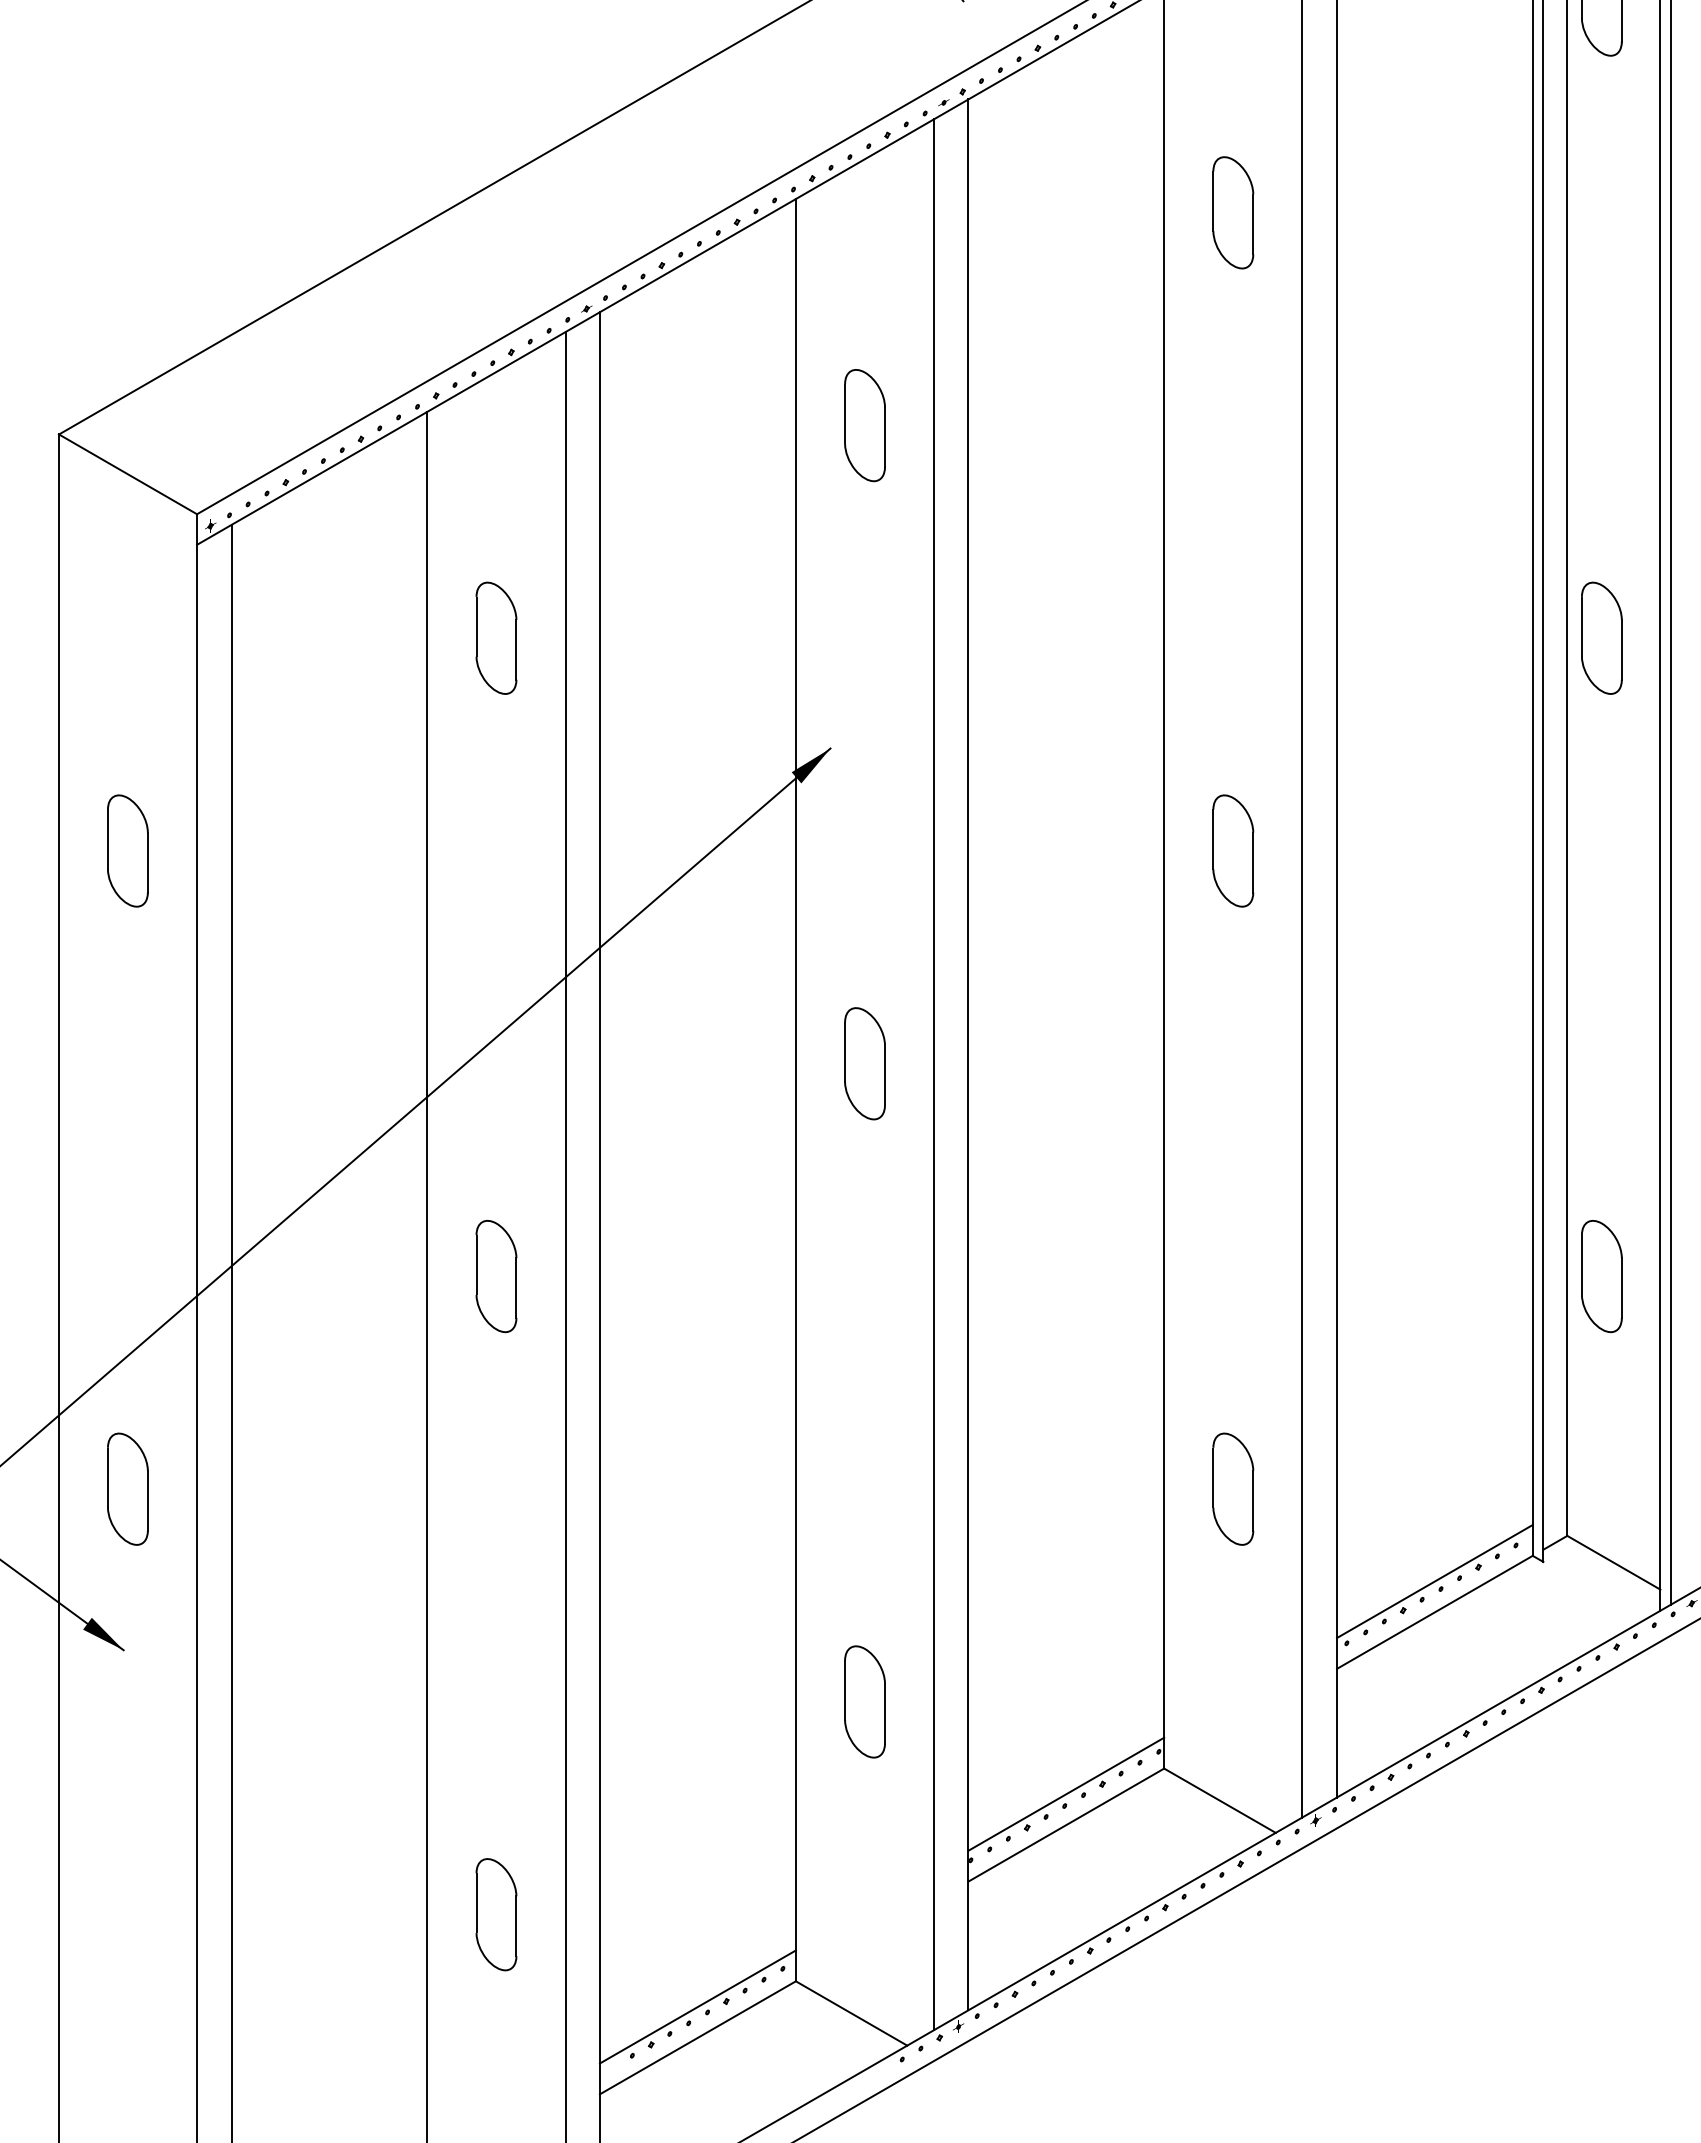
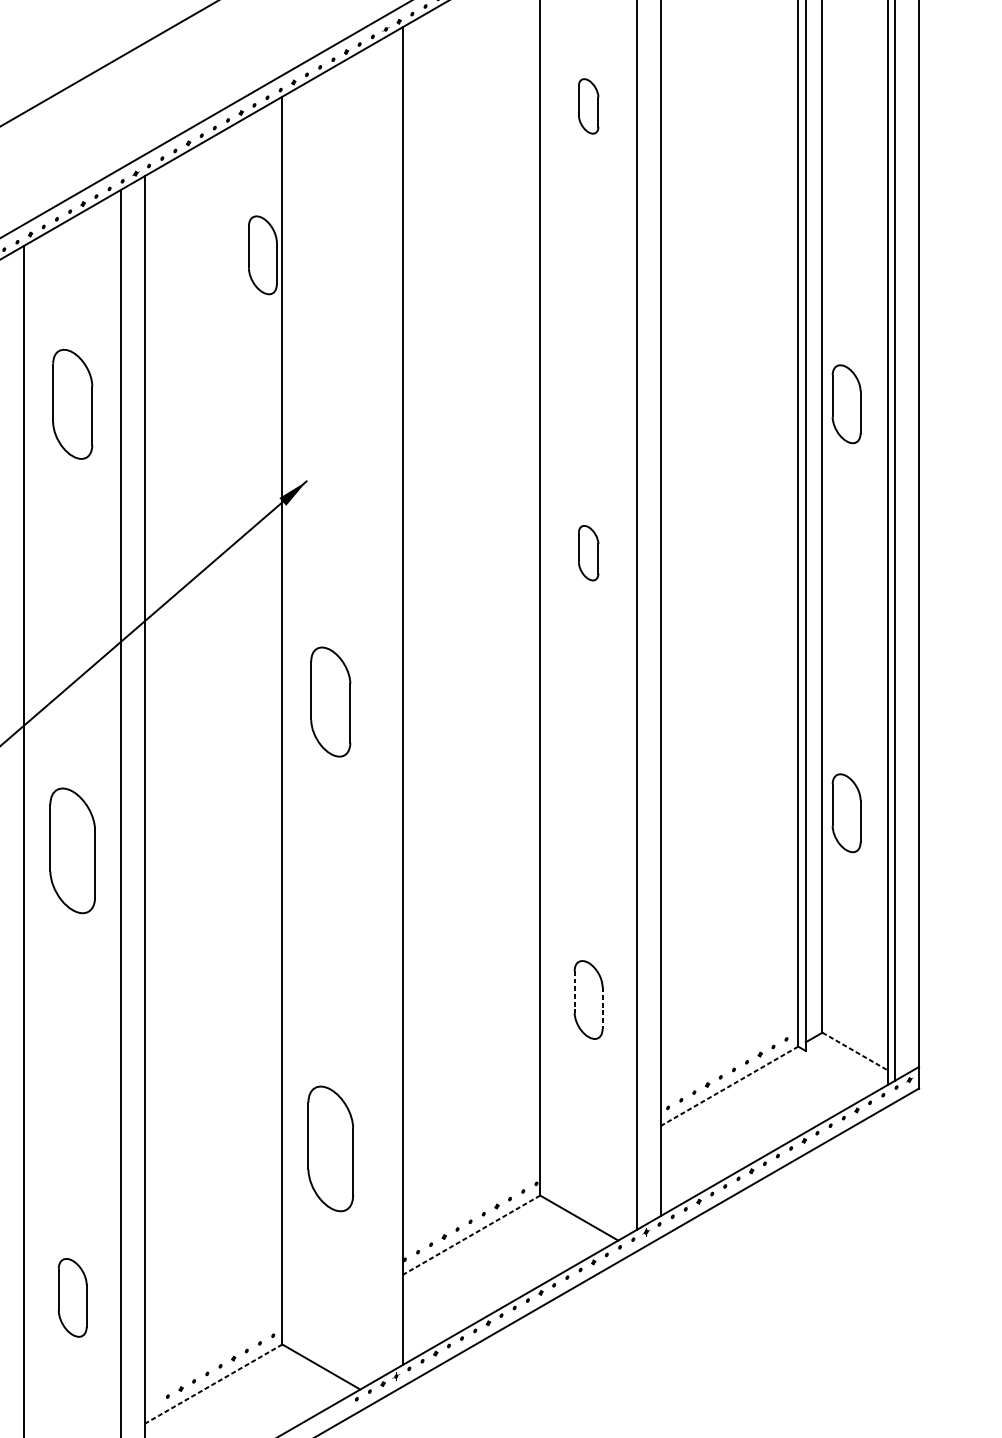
part: (1233, 212) -> (588, 106), size x0.7
part: (864, 425) -> (262, 255), moved
part: (496, 637) -> (72, 403), size x1.4
part: (1233, 850) -> (588, 552), size x0.7
part: (864, 1063) -> (330, 701), size x1.4
line: (933, 1074) -> (378, 709), removed
part: (496, 1276) -> (72, 851), size x1.6
part: (1601, 1276) -> (846, 813), moved
line: (1213, 1478) -> (574, 992), solid -> dashed
line: (1253, 1500) -> (602, 1007), solid -> dashed
line: (1613, 1562) -> (854, 1051), solid -> dashed
line: (1434, 1581) -> (729, 1064), removed
line: (1434, 1612) -> (729, 1086), solid -> dashed
part: (864, 1701) -> (330, 1148), size x1.6
line: (1066, 1793) -> (471, 1213), removed
line: (1066, 1825) -> (471, 1235), solid -> dashed
line: (697, 2006) -> (213, 1362), removed
line: (697, 2038) -> (213, 1384), solid -> dashed

